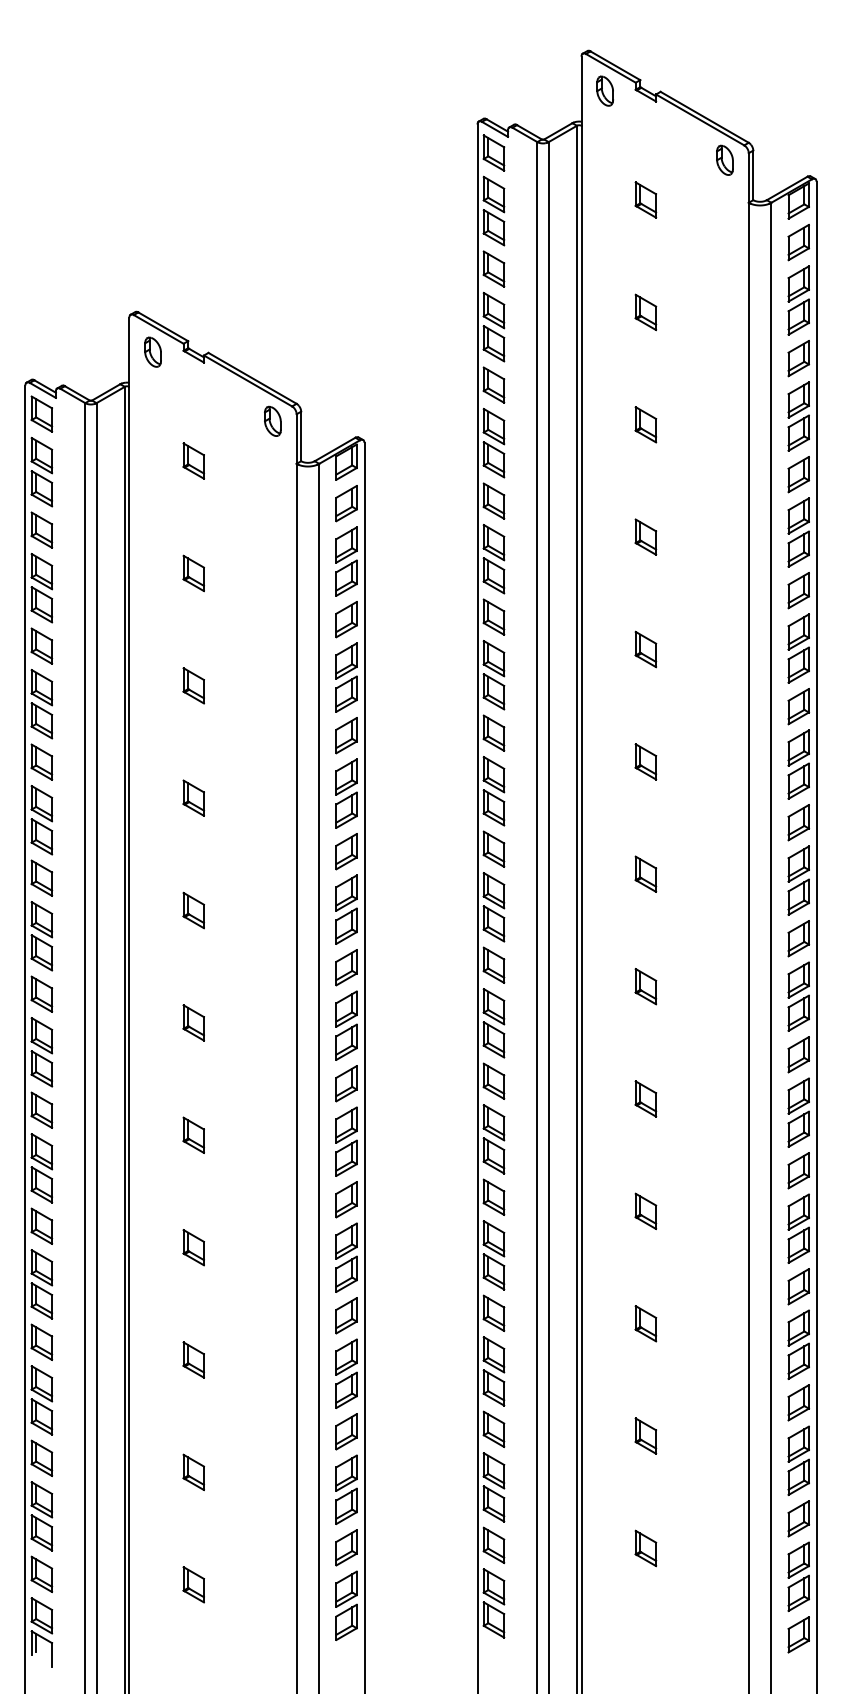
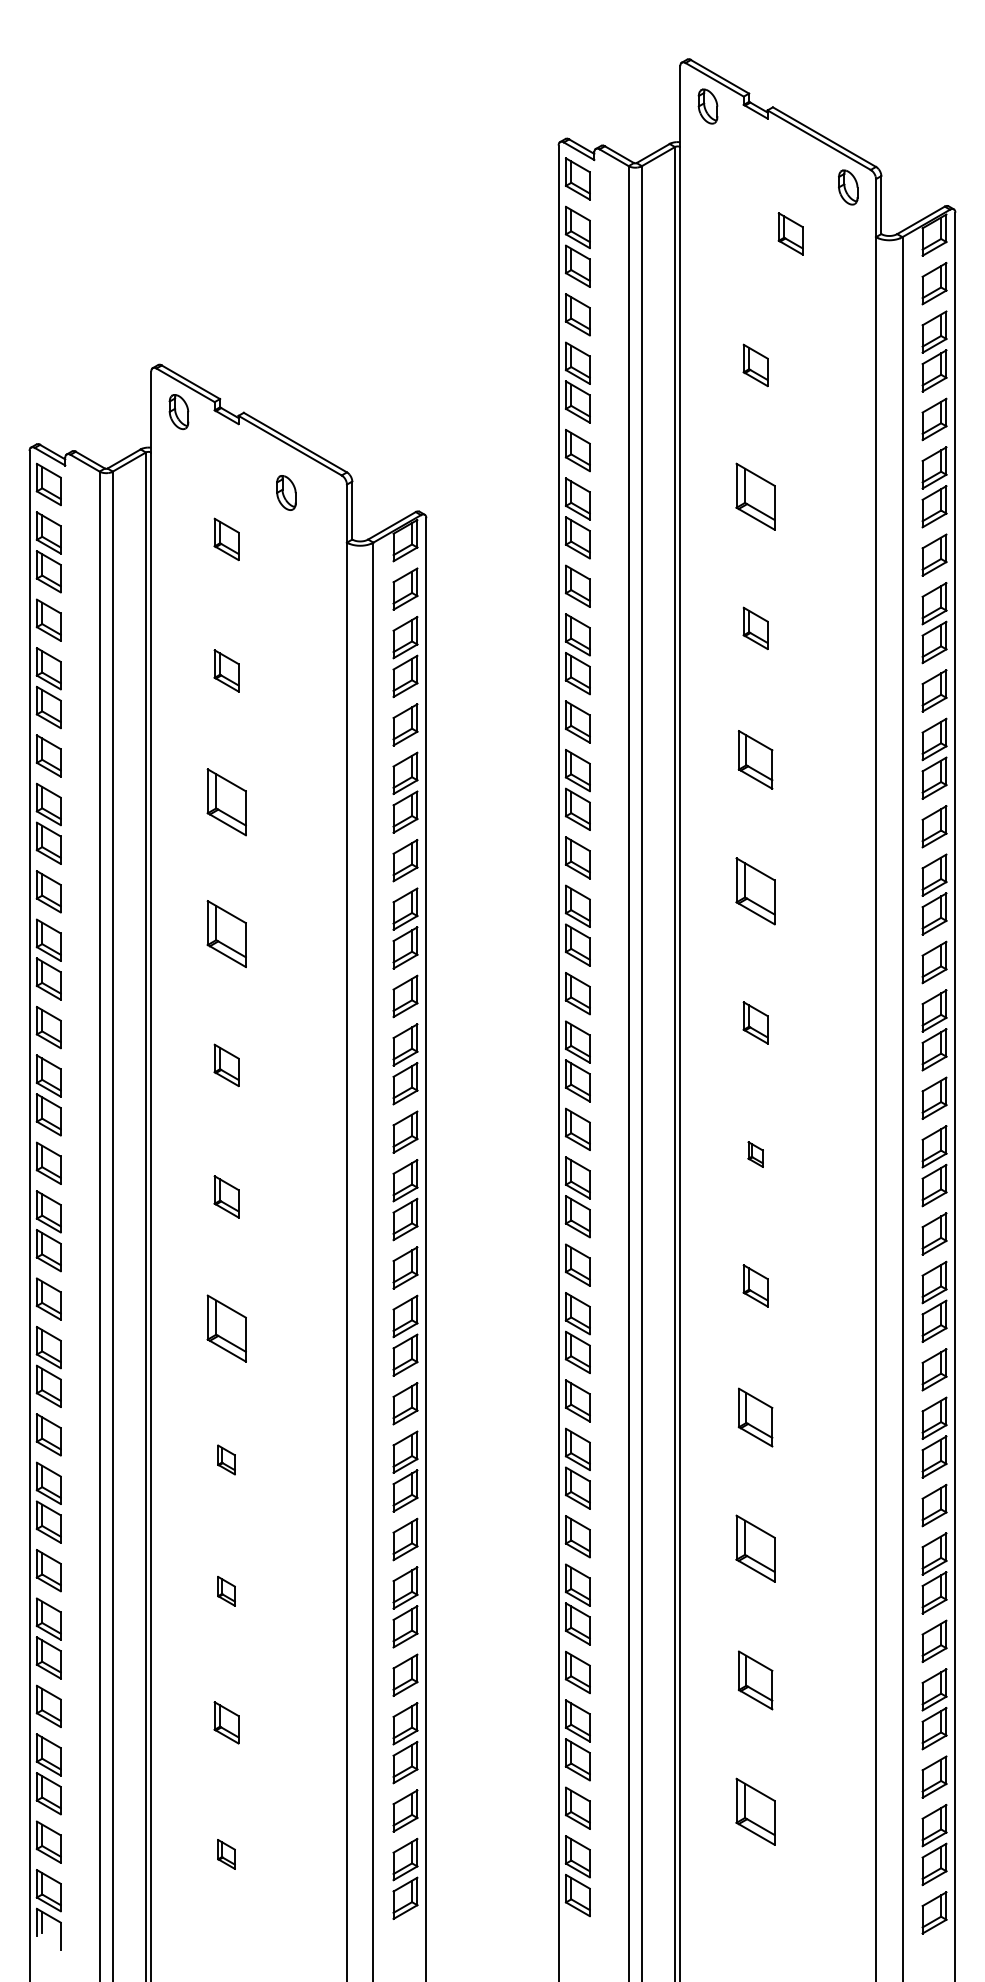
part: (645, 199) -> (790, 233), moved
part: (272, 420) -> (285, 491), moved
part: (645, 424) -> (755, 496), size x1.6
part: (645, 649) -> (755, 759), size x1.4
part: (193, 685) -> (226, 802), size x1.6
part: (645, 761) -> (755, 890), size x1.6
part: (193, 797) -> (226, 933), size x1.6
part: (645, 986) -> (755, 1154), size x0.6
part: (193, 1134) -> (226, 1327), size x1.6
part: (645, 1210) -> (755, 1416), size x1.4
part: (193, 1247) -> (226, 1459), size x0.7
part: (645, 1323) -> (755, 1548), size x1.6
part: (193, 1359) -> (226, 1590), size x0.7
part: (645, 1435) -> (755, 1679), size x1.4
part: (645, 1548) -> (755, 1811), size x1.6
part: (193, 1584) -> (226, 1854), size x0.7

